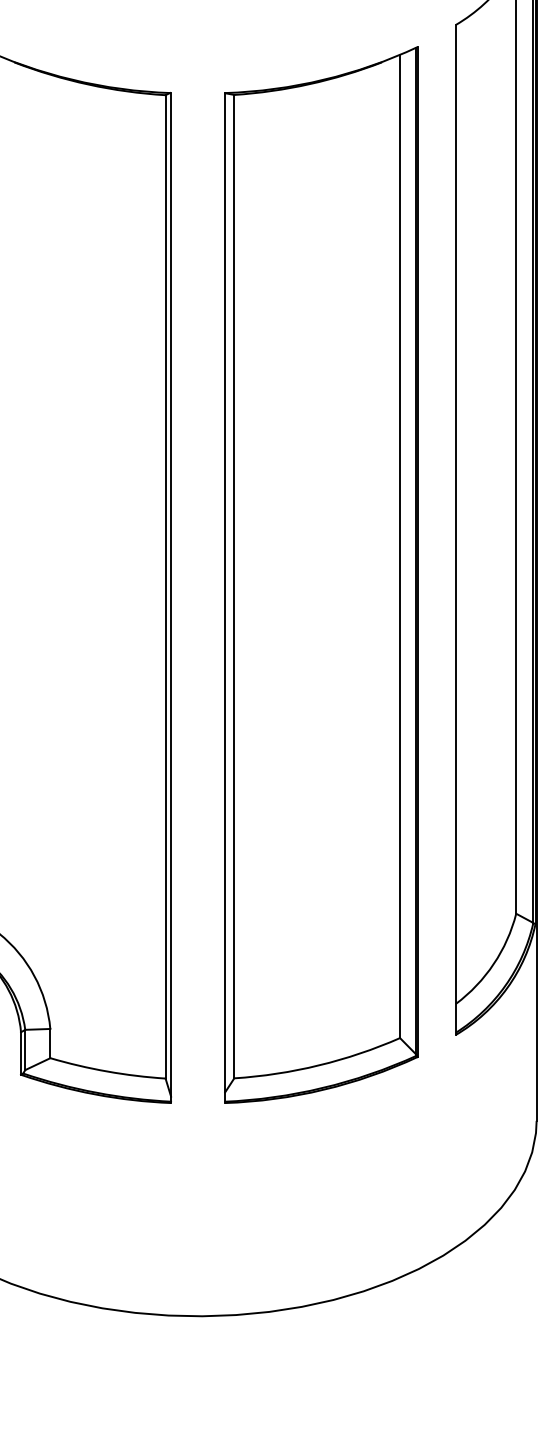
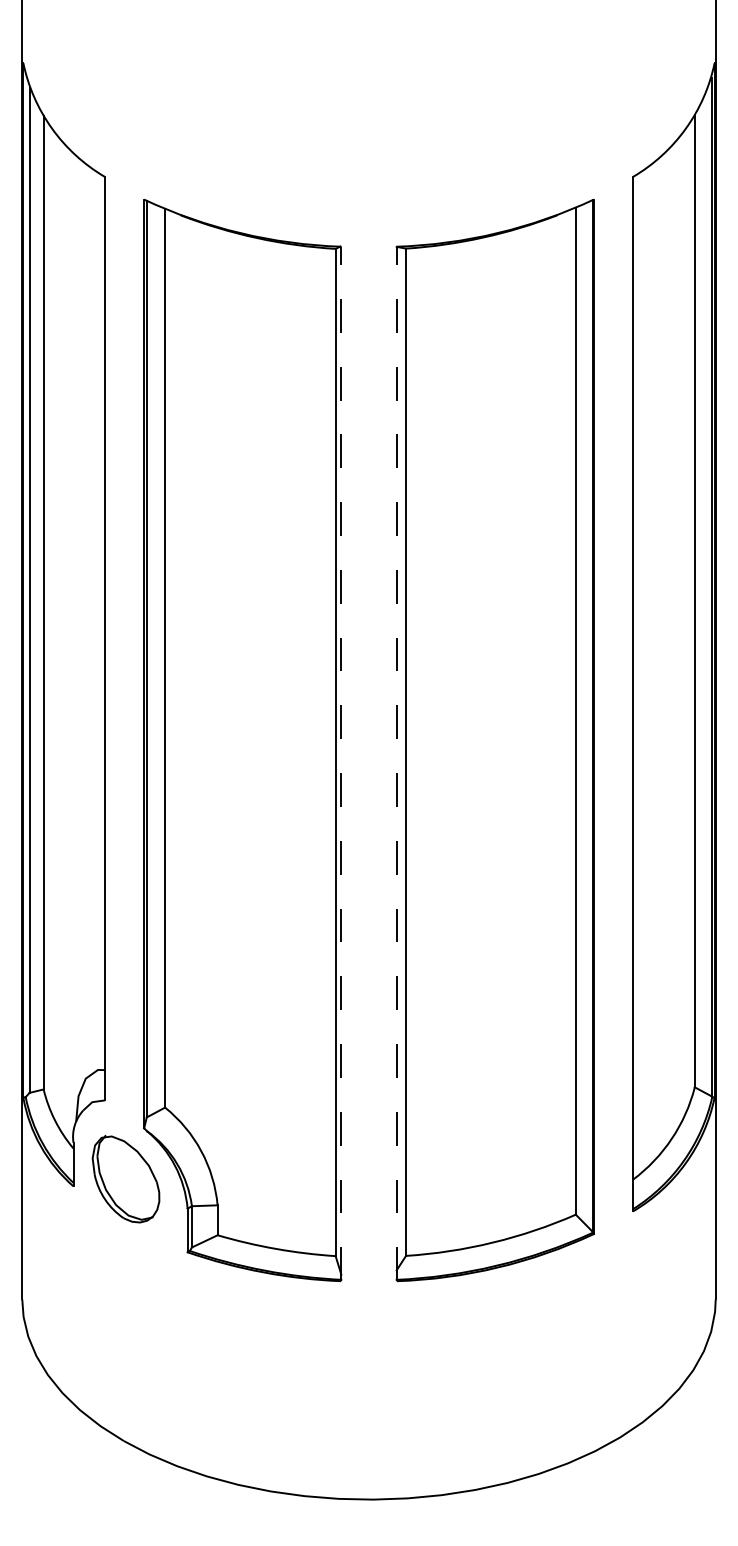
line: (171, 597) -> (341, 763), solid -> dashed
line: (224, 597) -> (396, 763), solid -> dashed

